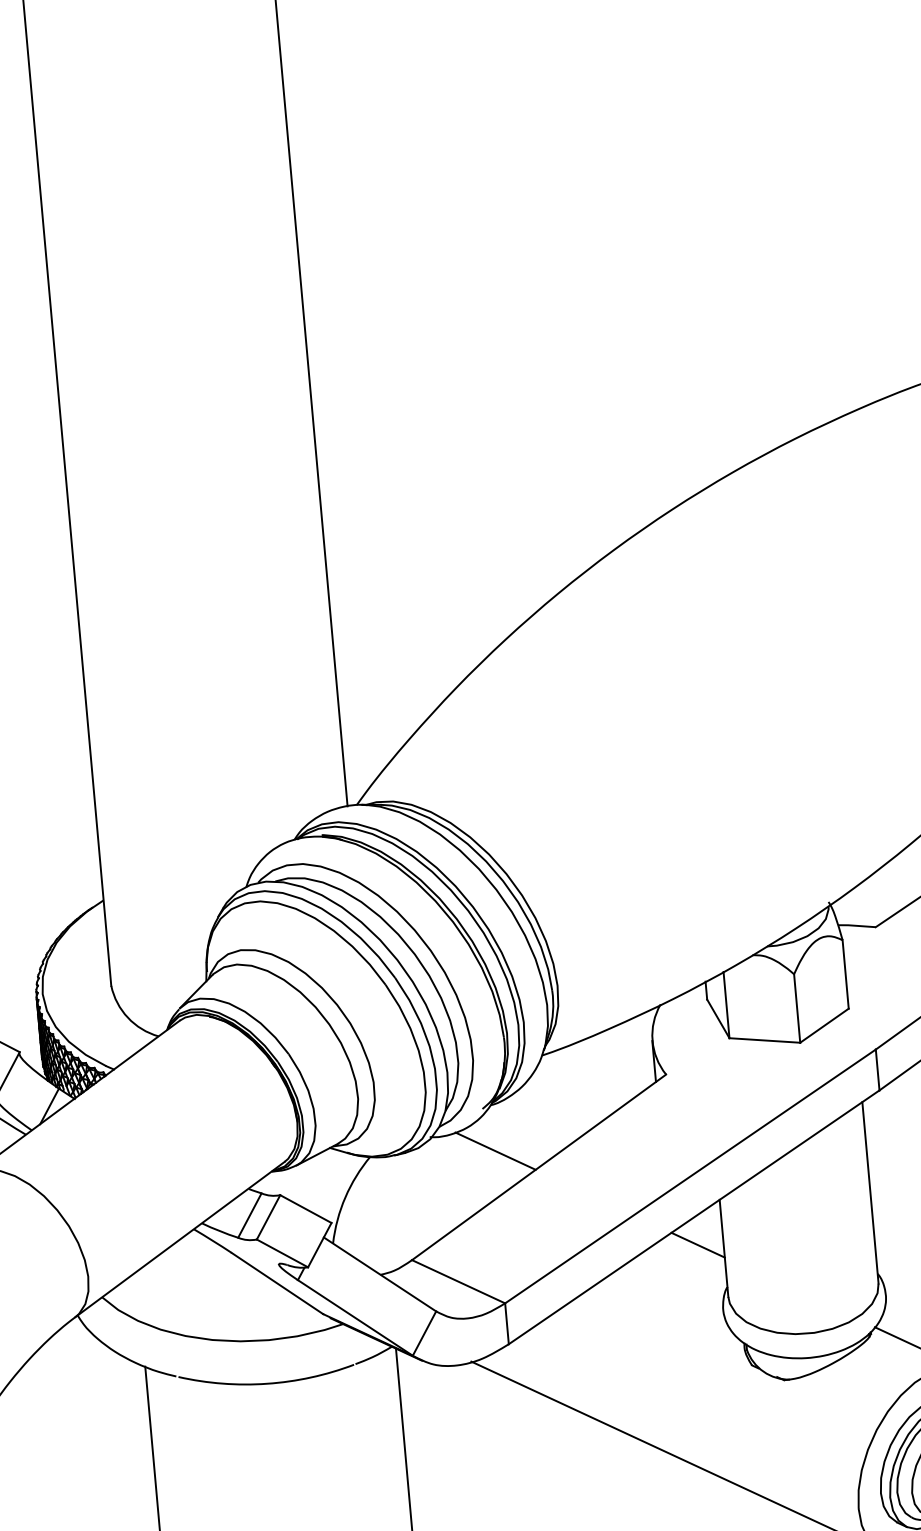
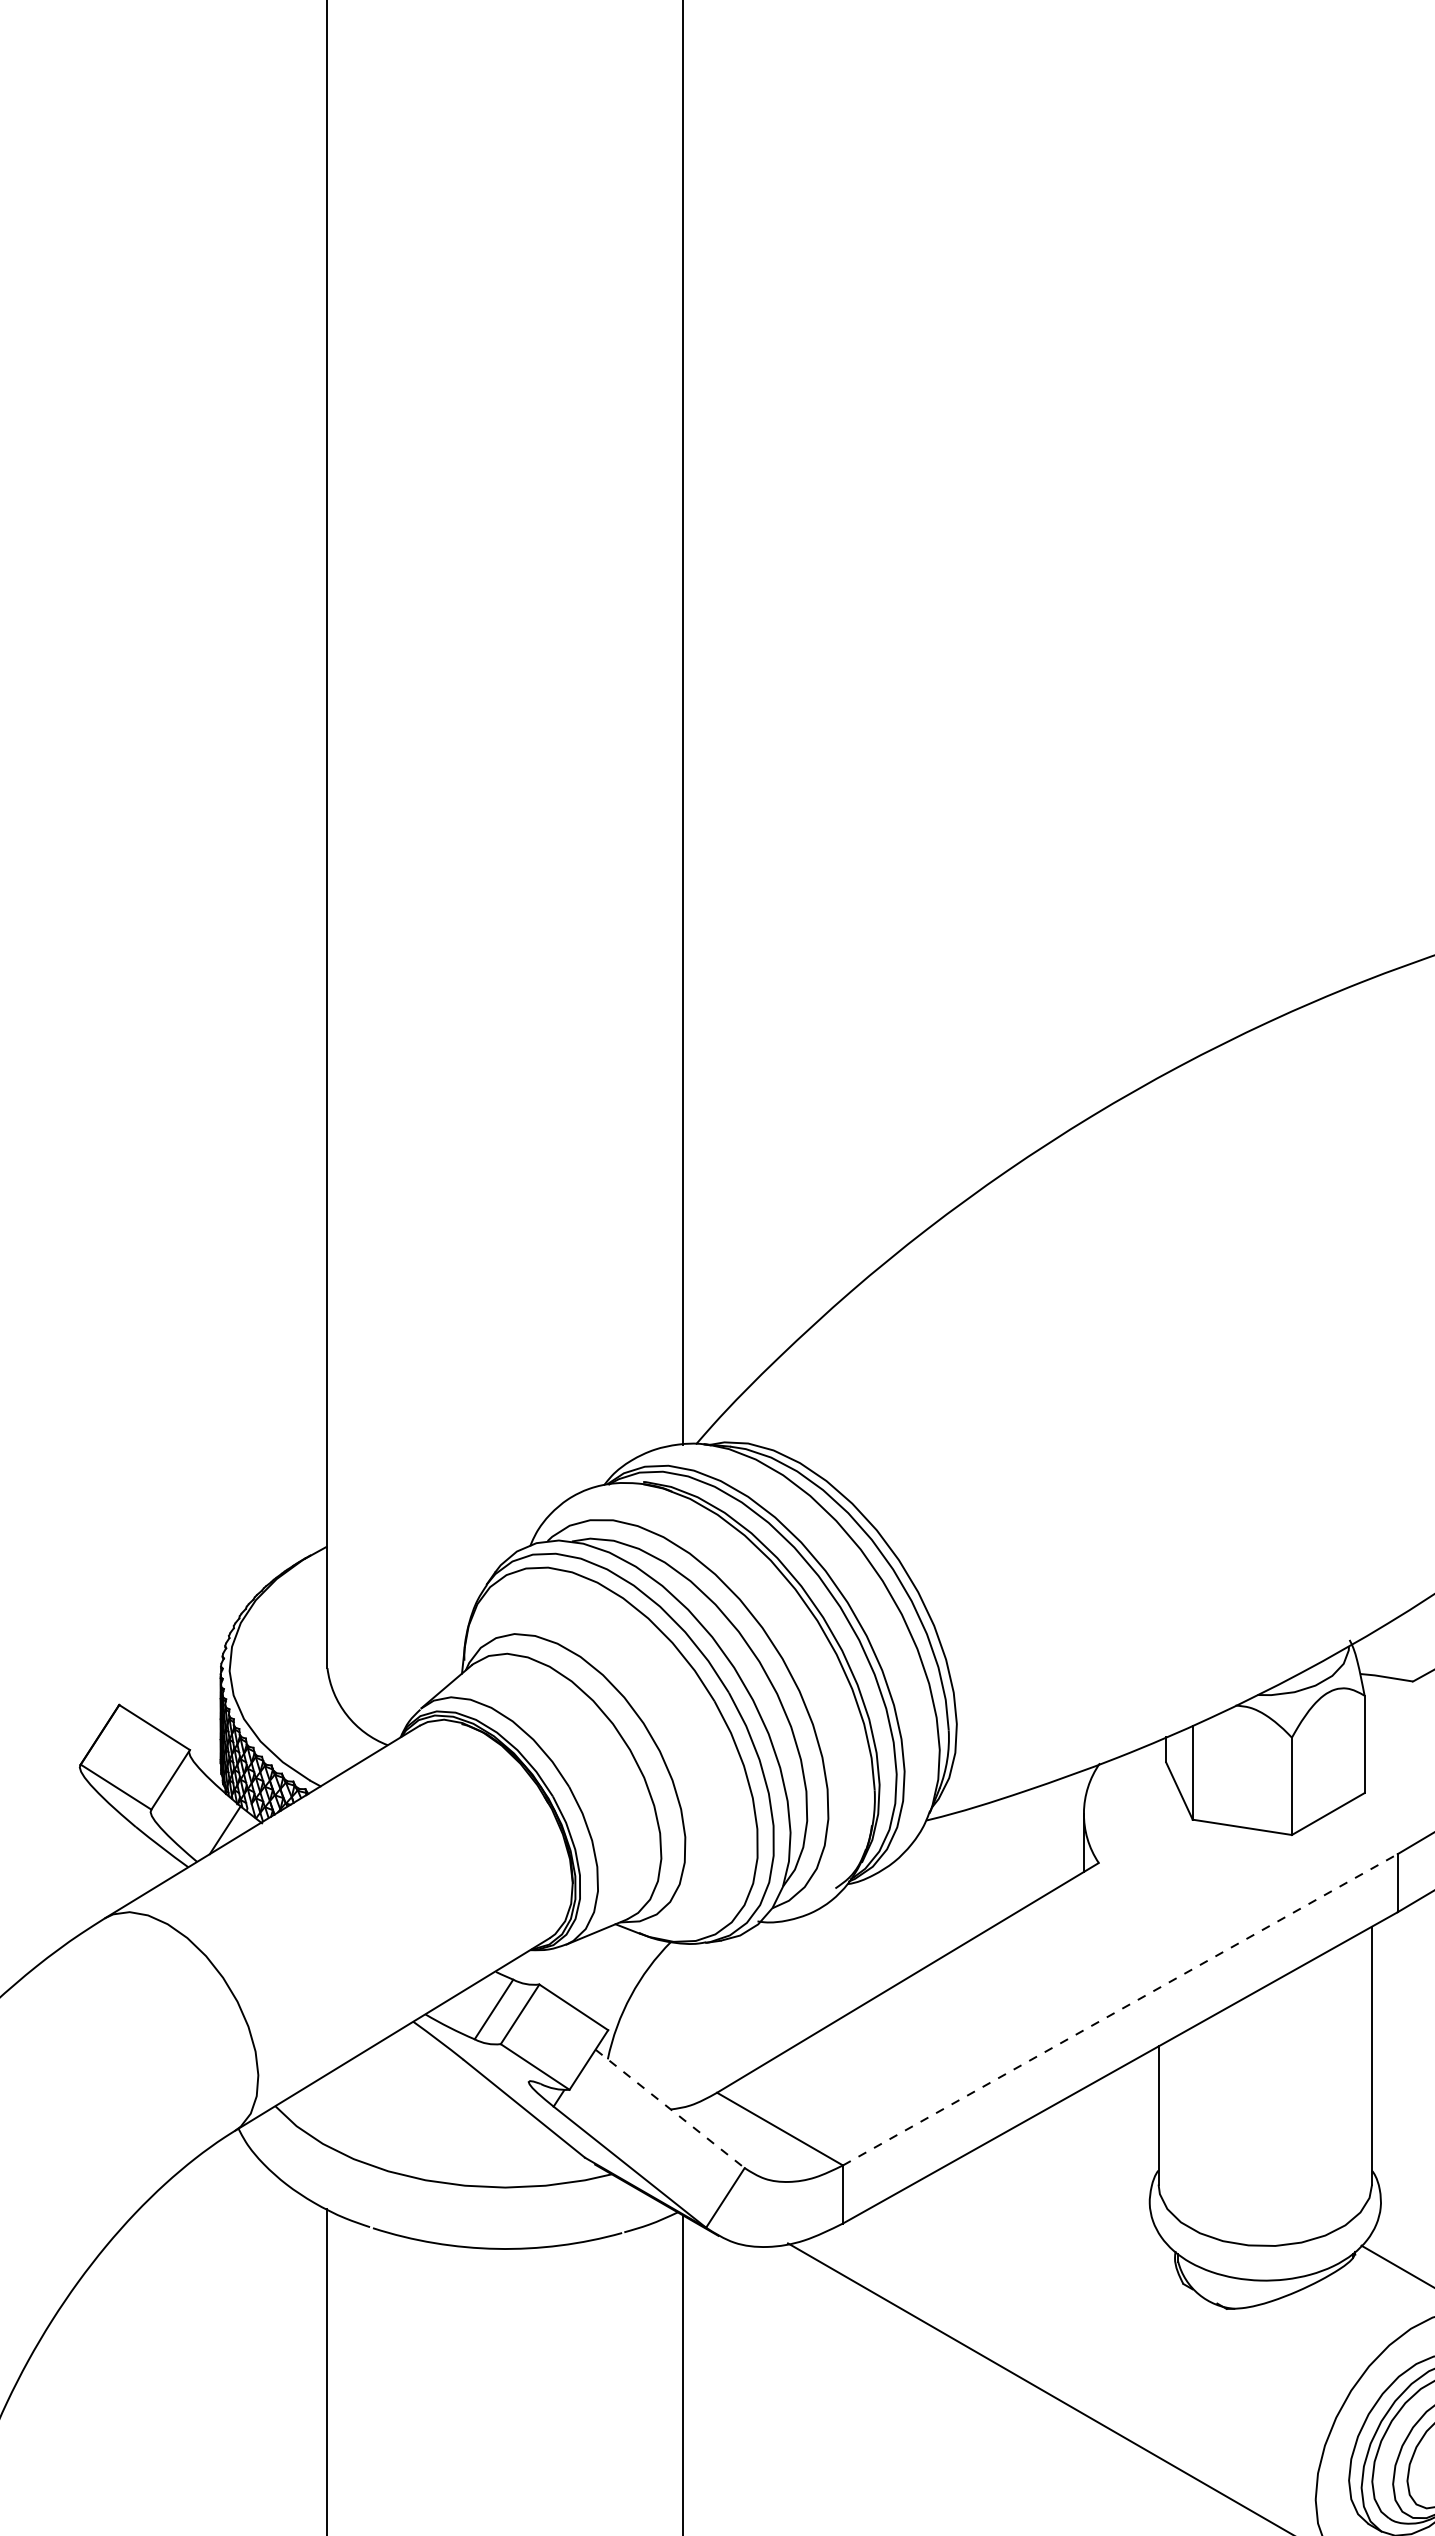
line: (495, 1151) -> (848, 1949), removed
line: (690, 1176) -> (1120, 2009), solid -> dashed
line: (698, 1245) -> (1122, 2107), removed
line: (380, 1274) -> (670, 2109), solid -> dashed

